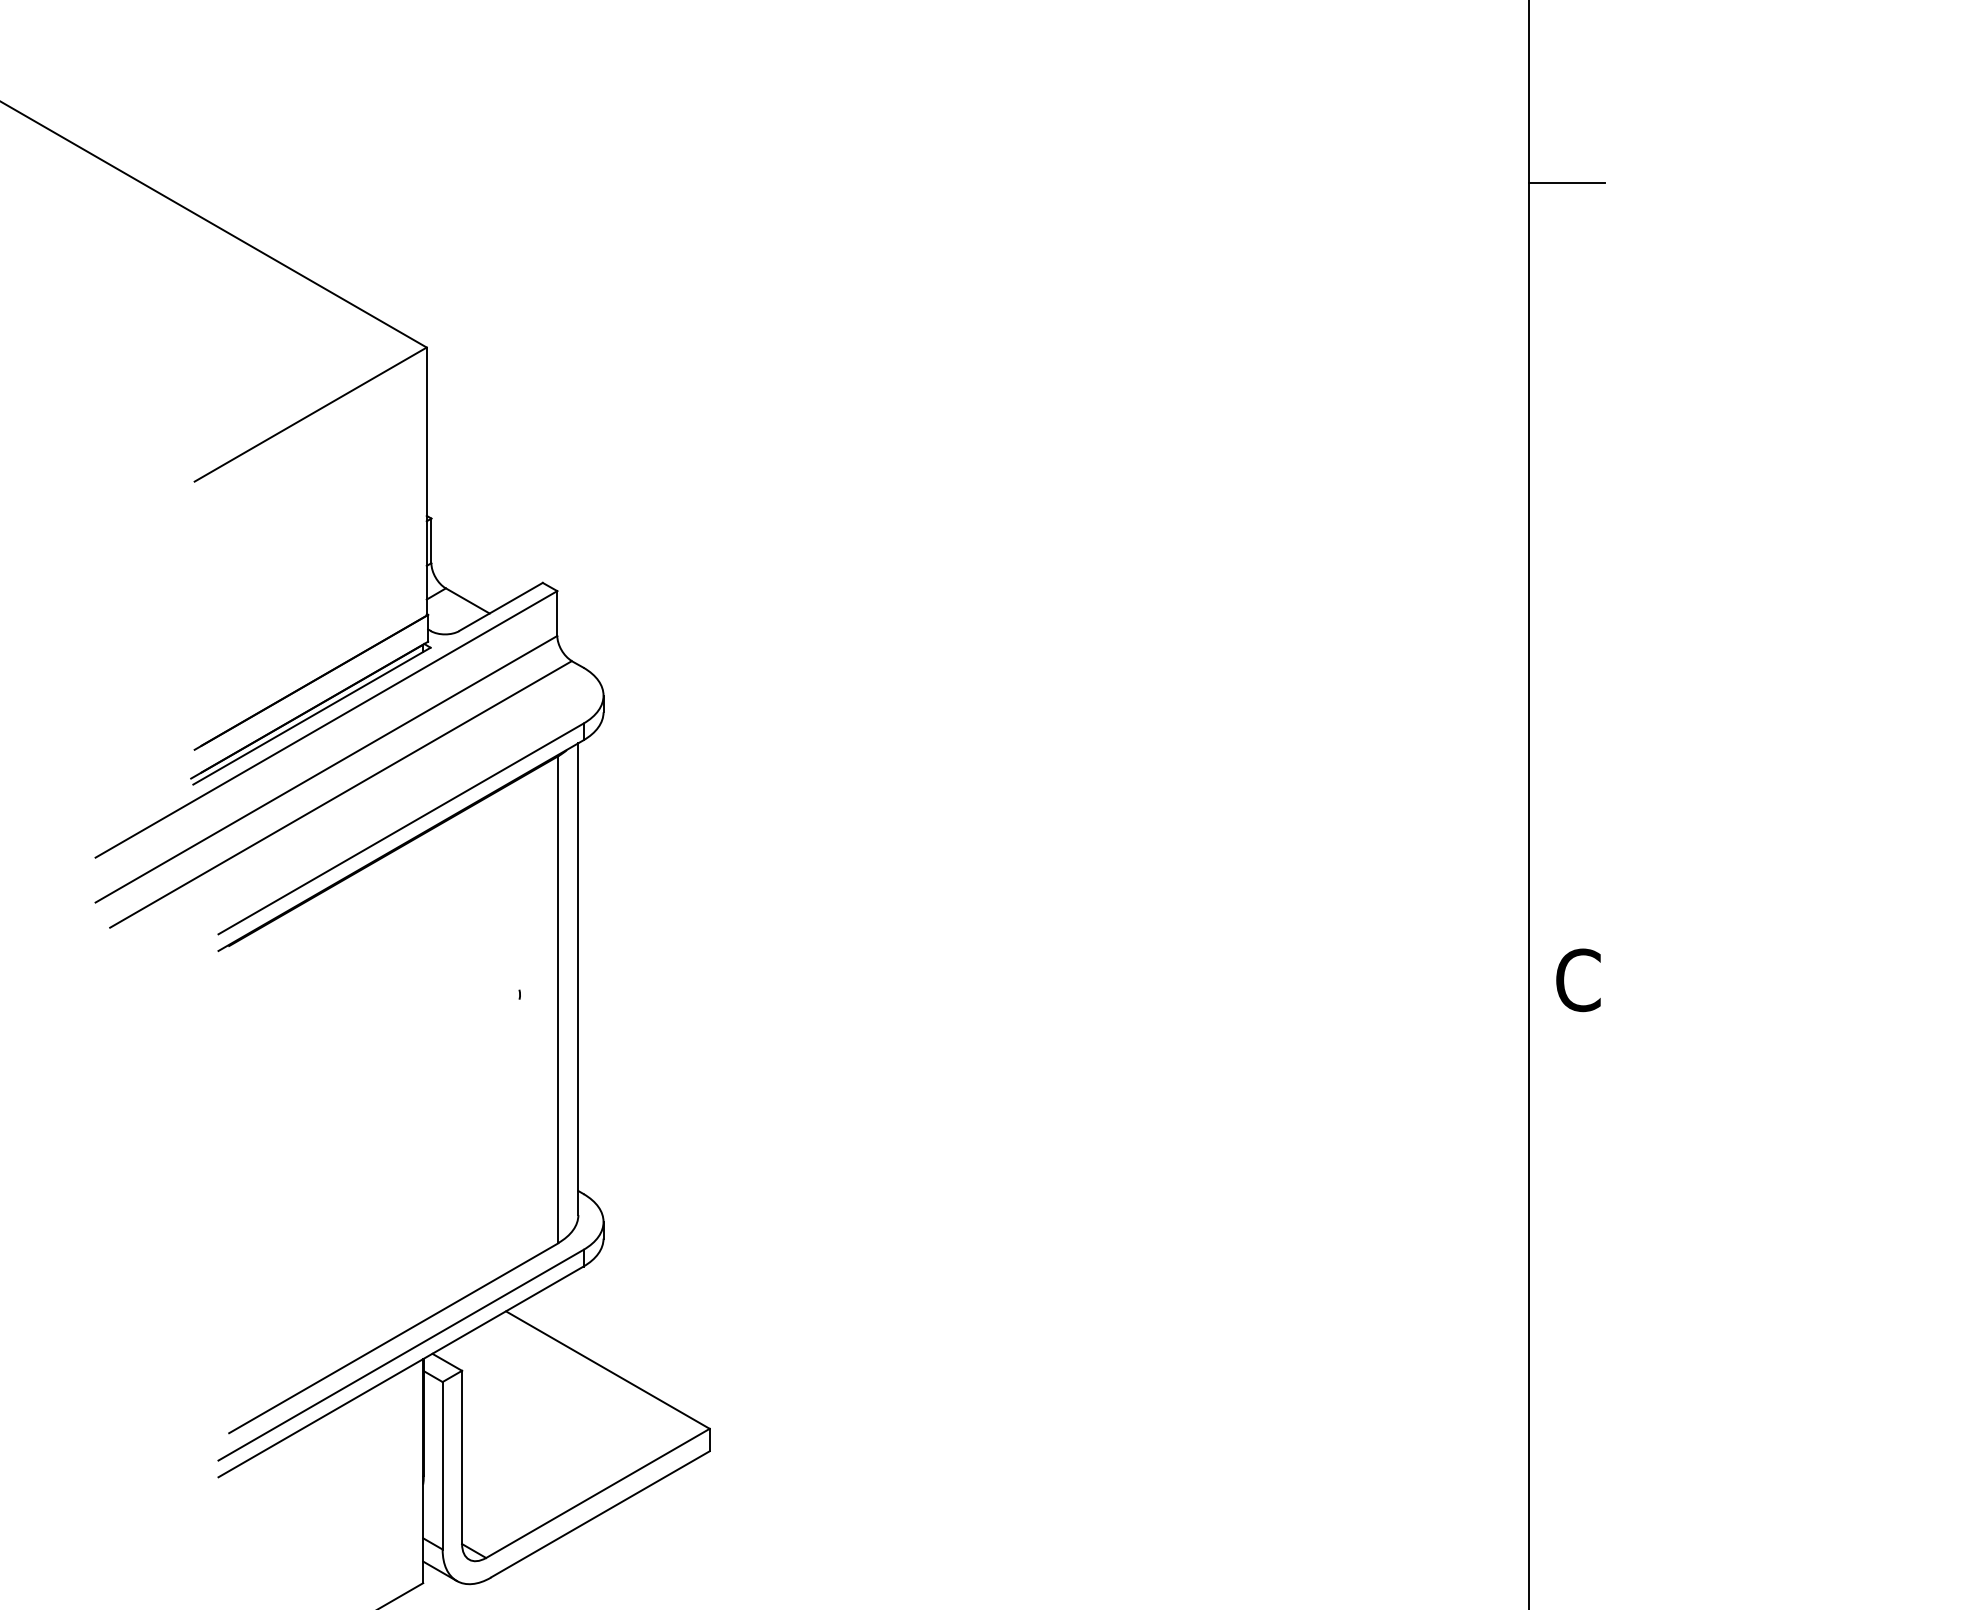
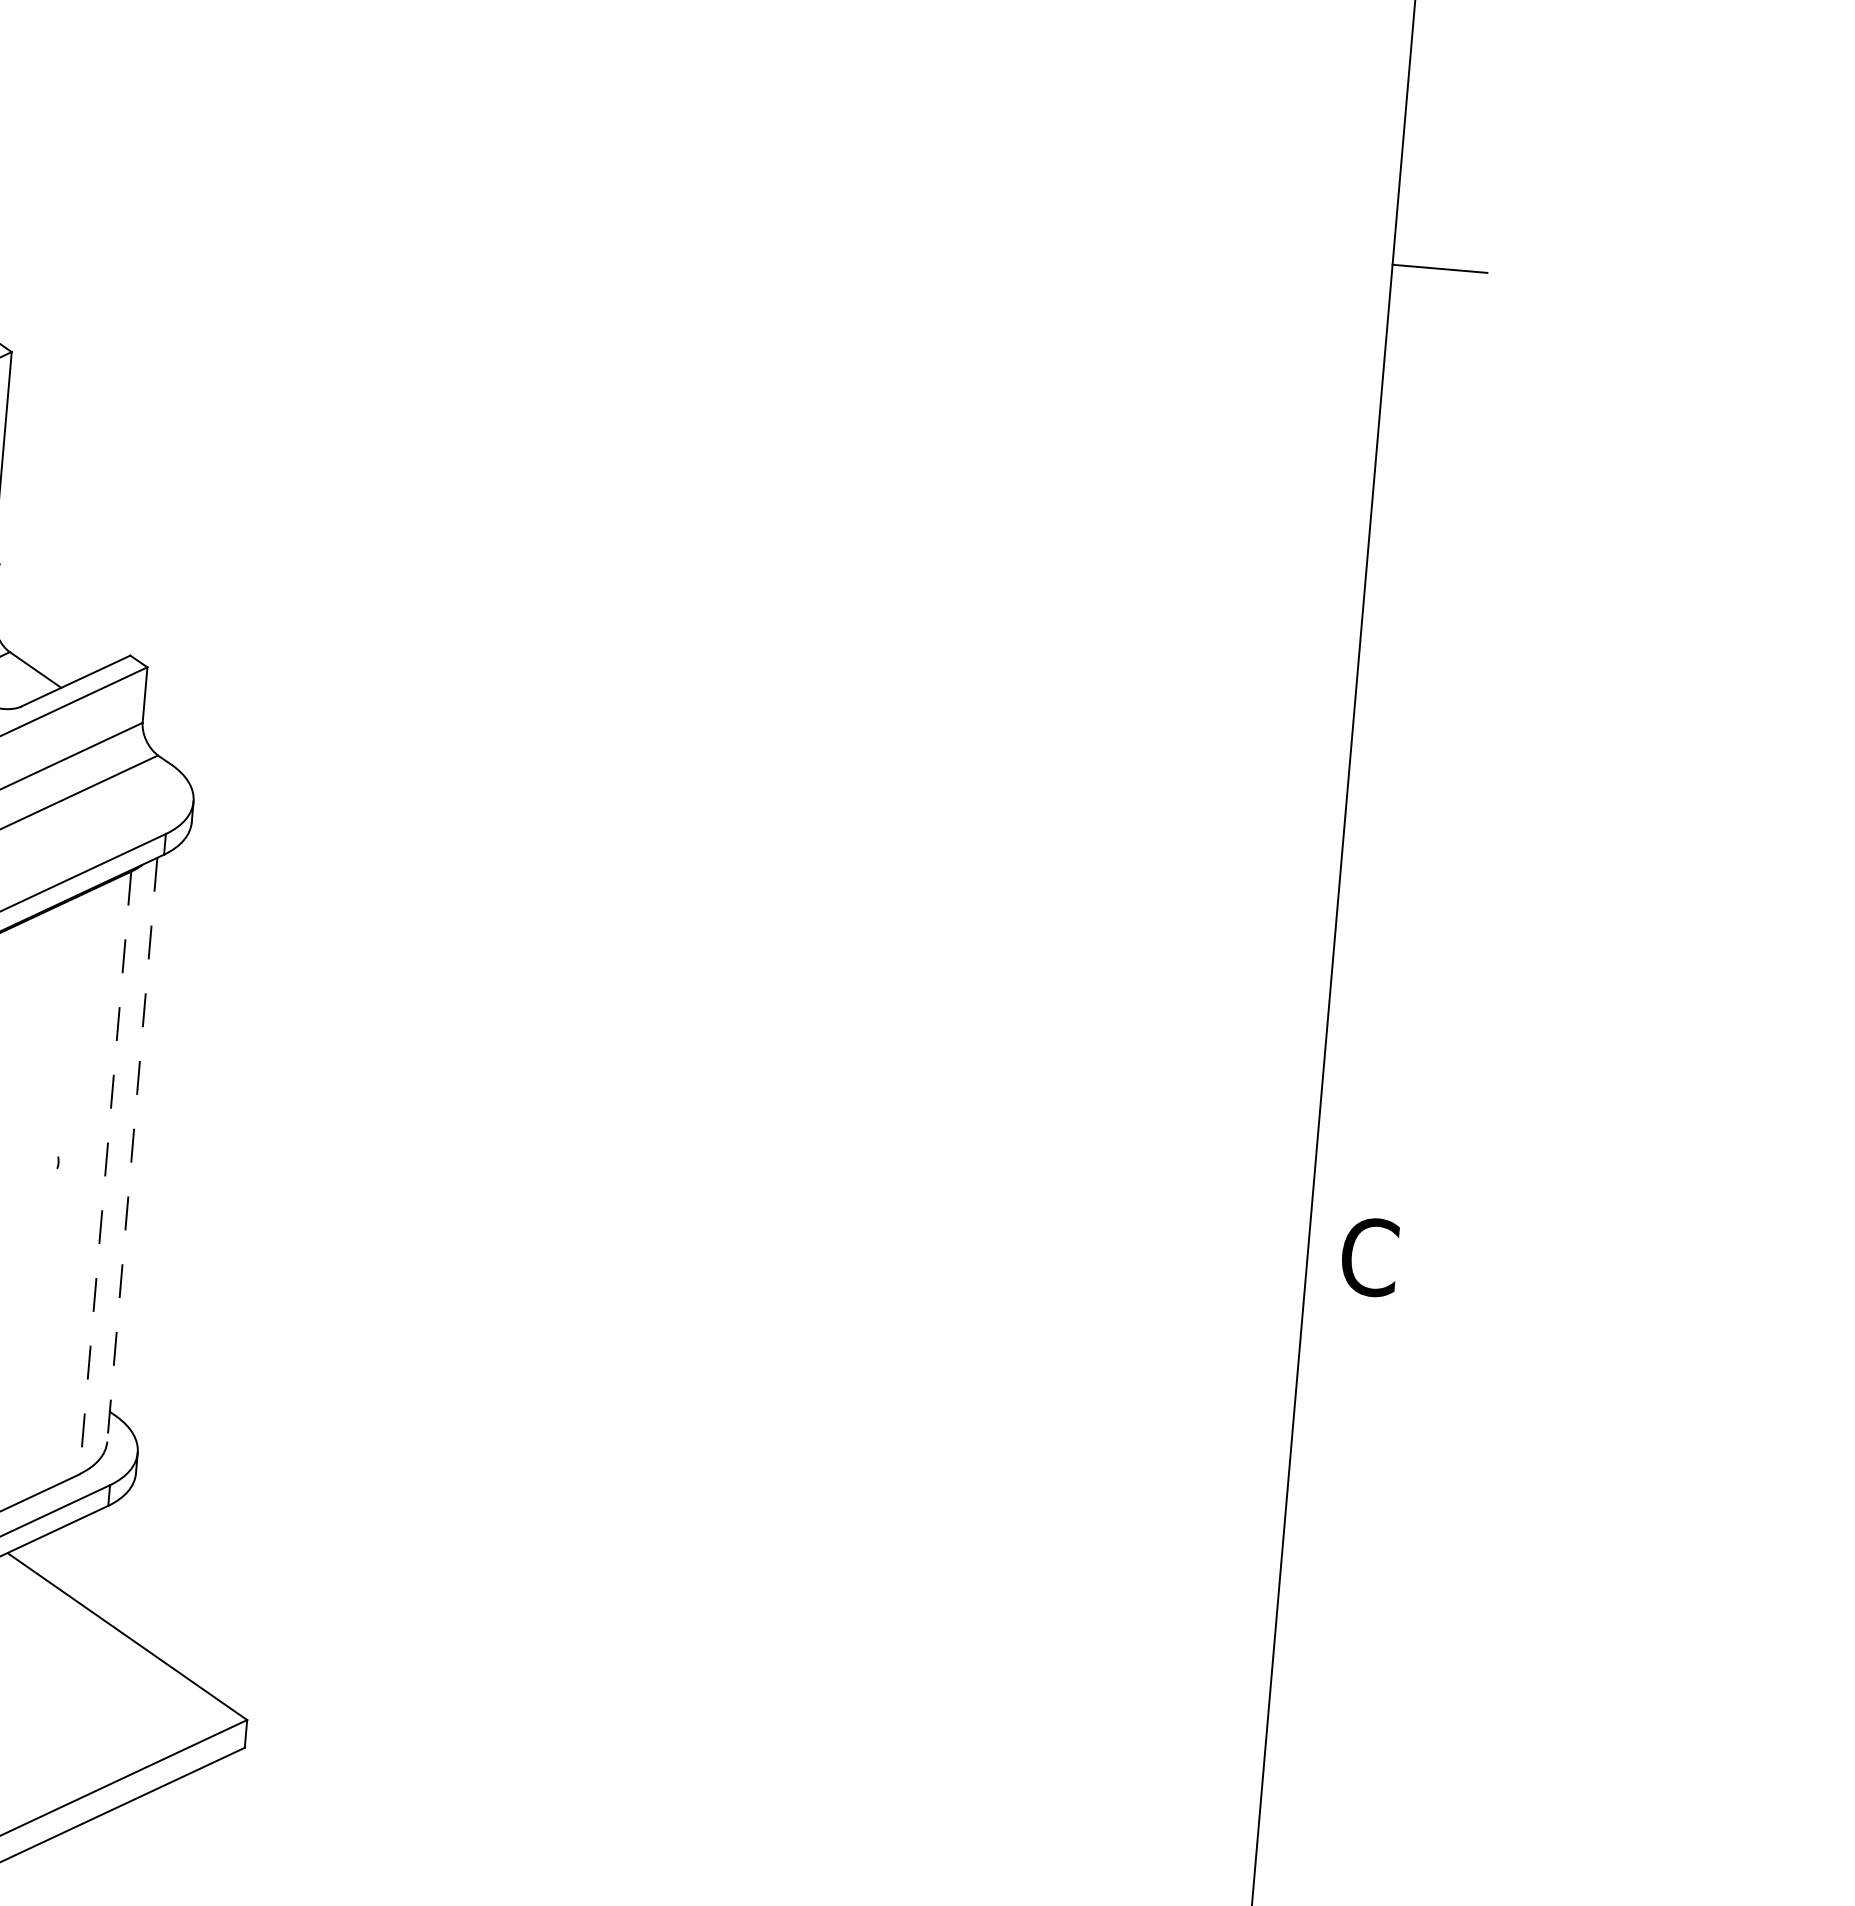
line: (578, 979) -> (132, 1150), solid -> dashed
line: (558, 999) -> (105, 1172), solid -> dashed

